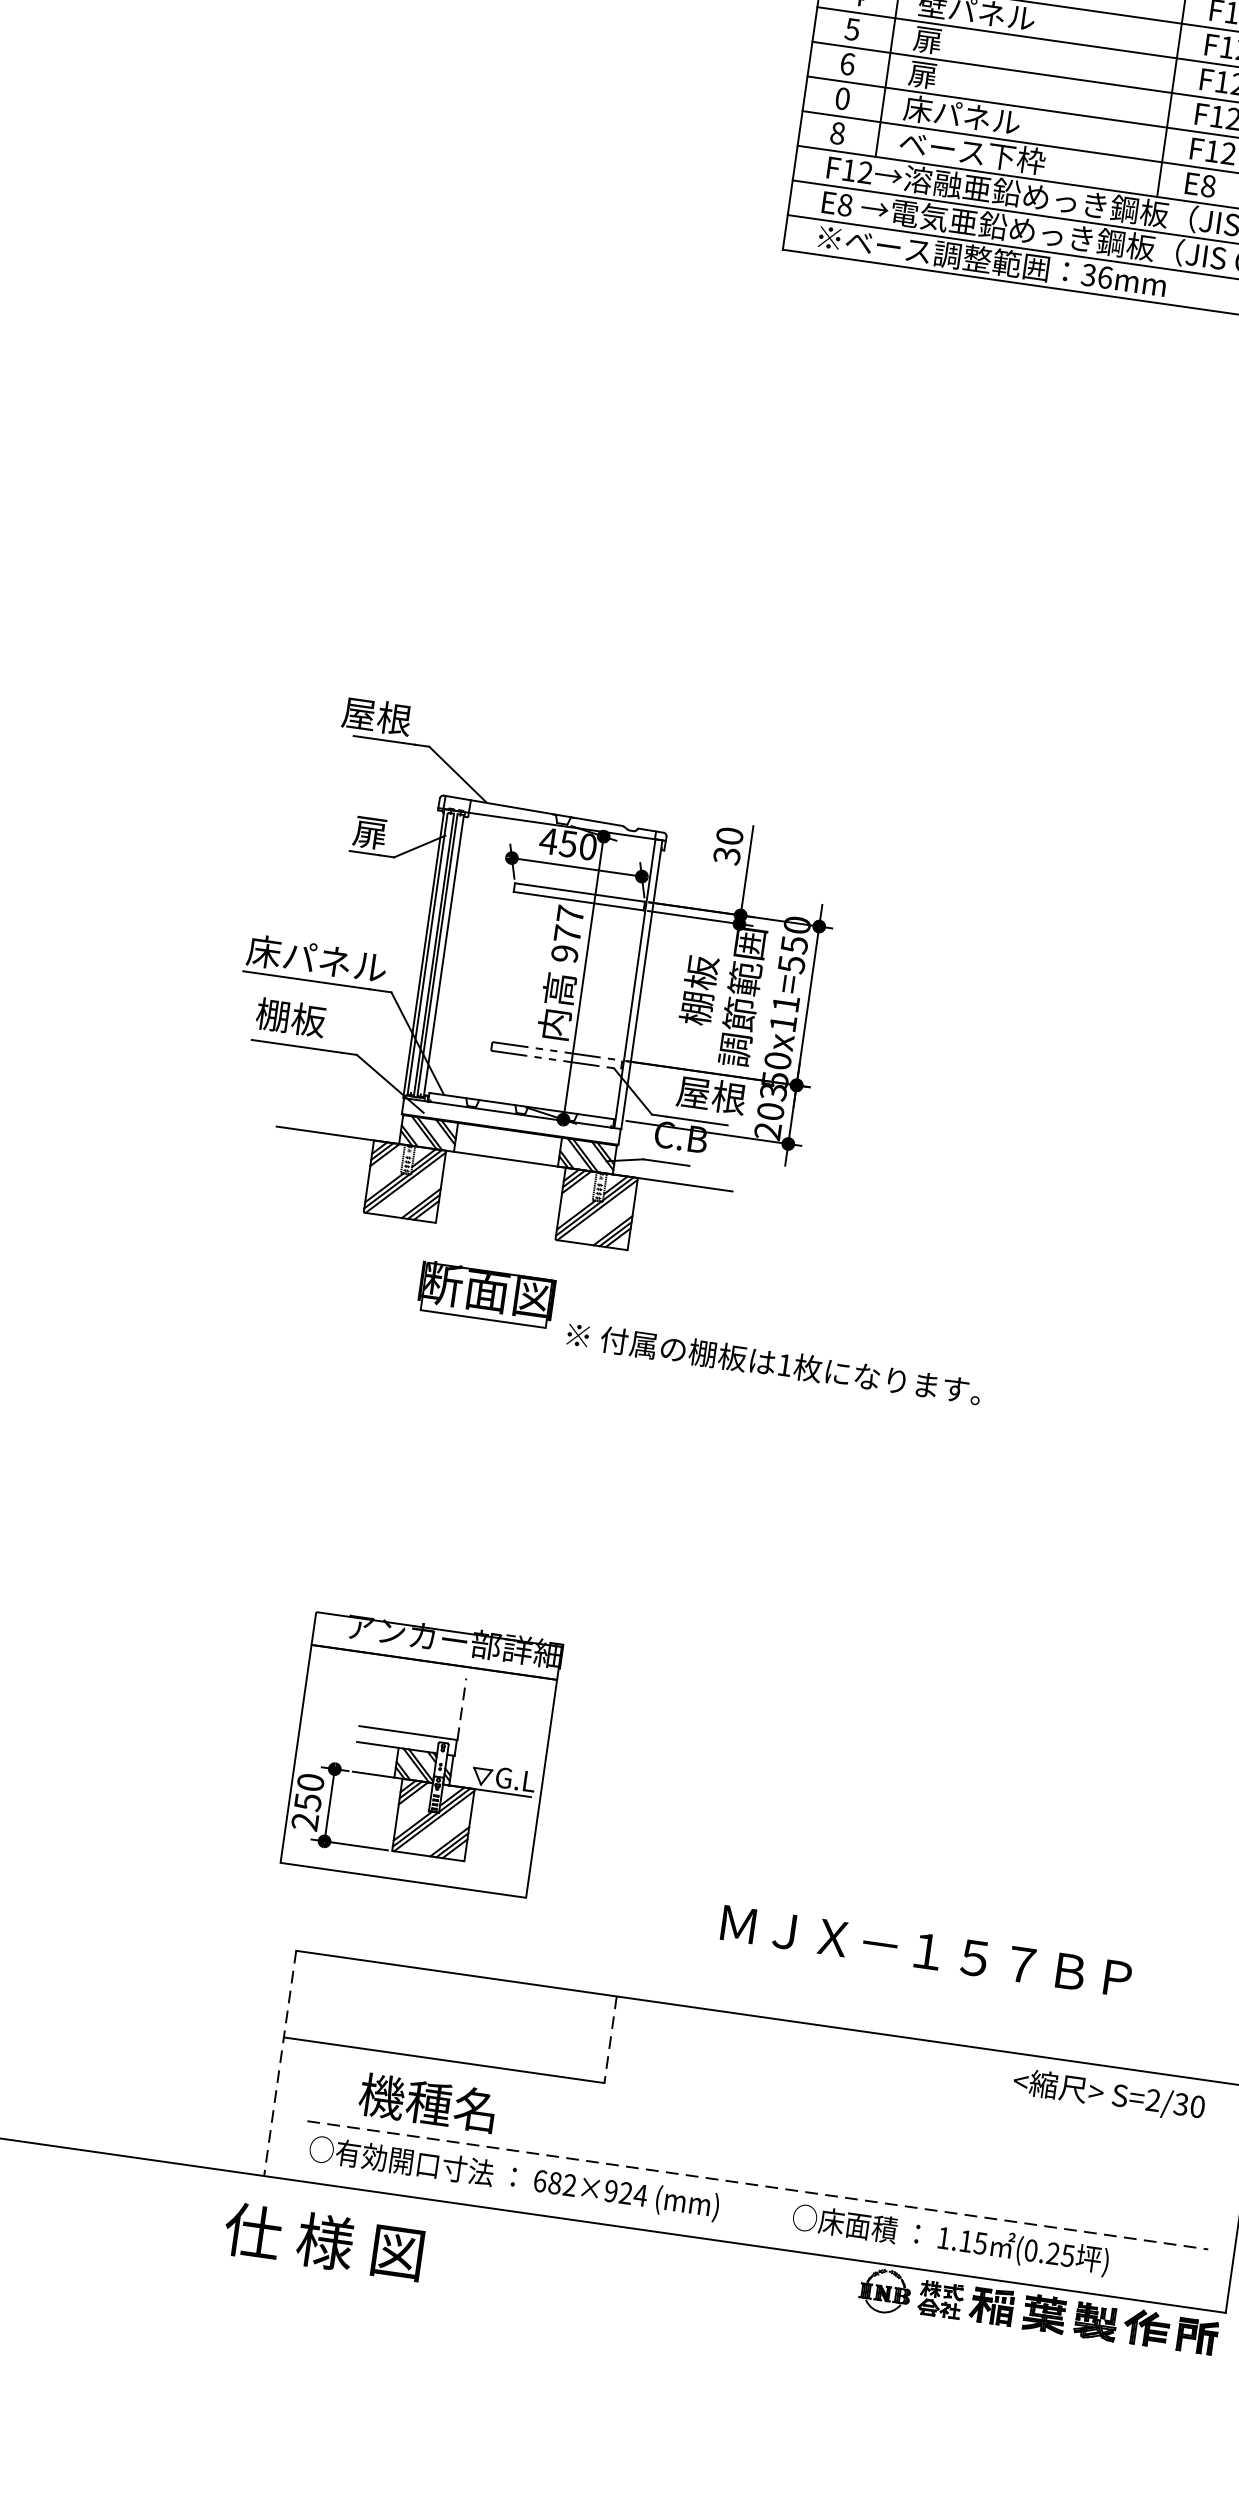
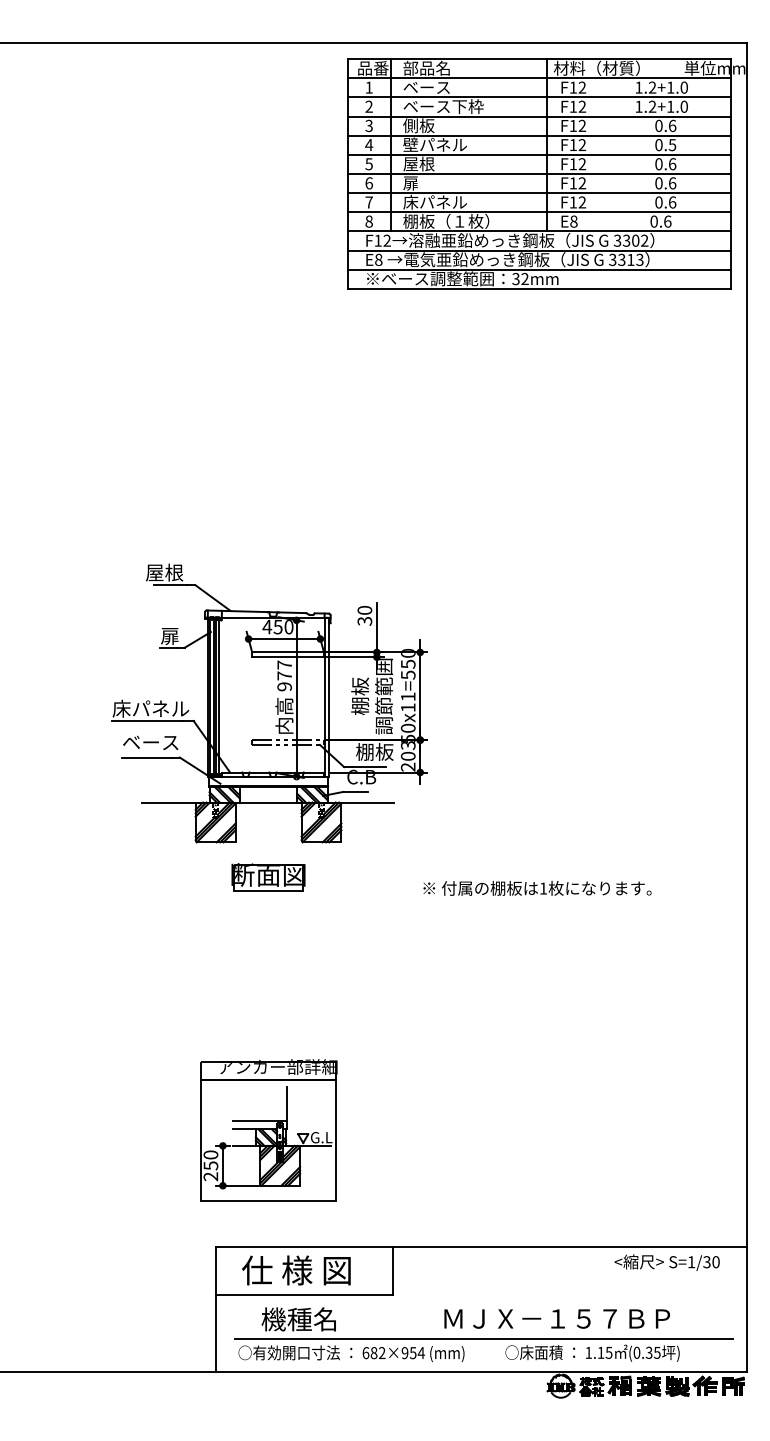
text: (942, 40) -> (418, 163), 扉 -> 屋根
text: (841, 98) -> (368, 202), 0 -> 7
text: (978, 151) -> (446, 220), ベース下枠 -> 棚板（１枚）
text: (1104, 276) -> (524, 278), 36mm -> 32mm
text: (307, 1020) -> (150, 742), 棚板 -> ベース
text: (710, 1094) -> (374, 751), 屋根 -> 棚板
text: (774, 1363) -> (537, 888), moved
line: (462, 1709) -> (287, 1103), dashed -> solid
text: (925, 1950) -> (556, 1318), moved
line: (611, 2040) -> (393, 1271), dashed -> solid
line: (281, 2063) -> (216, 1309), dashed -> solid
text: (1153, 2101) -> (691, 1262), S=2/30 -> S=1/30
line: (756, 2185) -> (483, 1338), dashed -> solid
text: (624, 2193) -> (412, 1353), 682×924 -> 682×954
text: (324, 2241) -> (296, 1270), moved
text: (1052, 2252) -> (648, 1352), (0.25 -> (0.35

